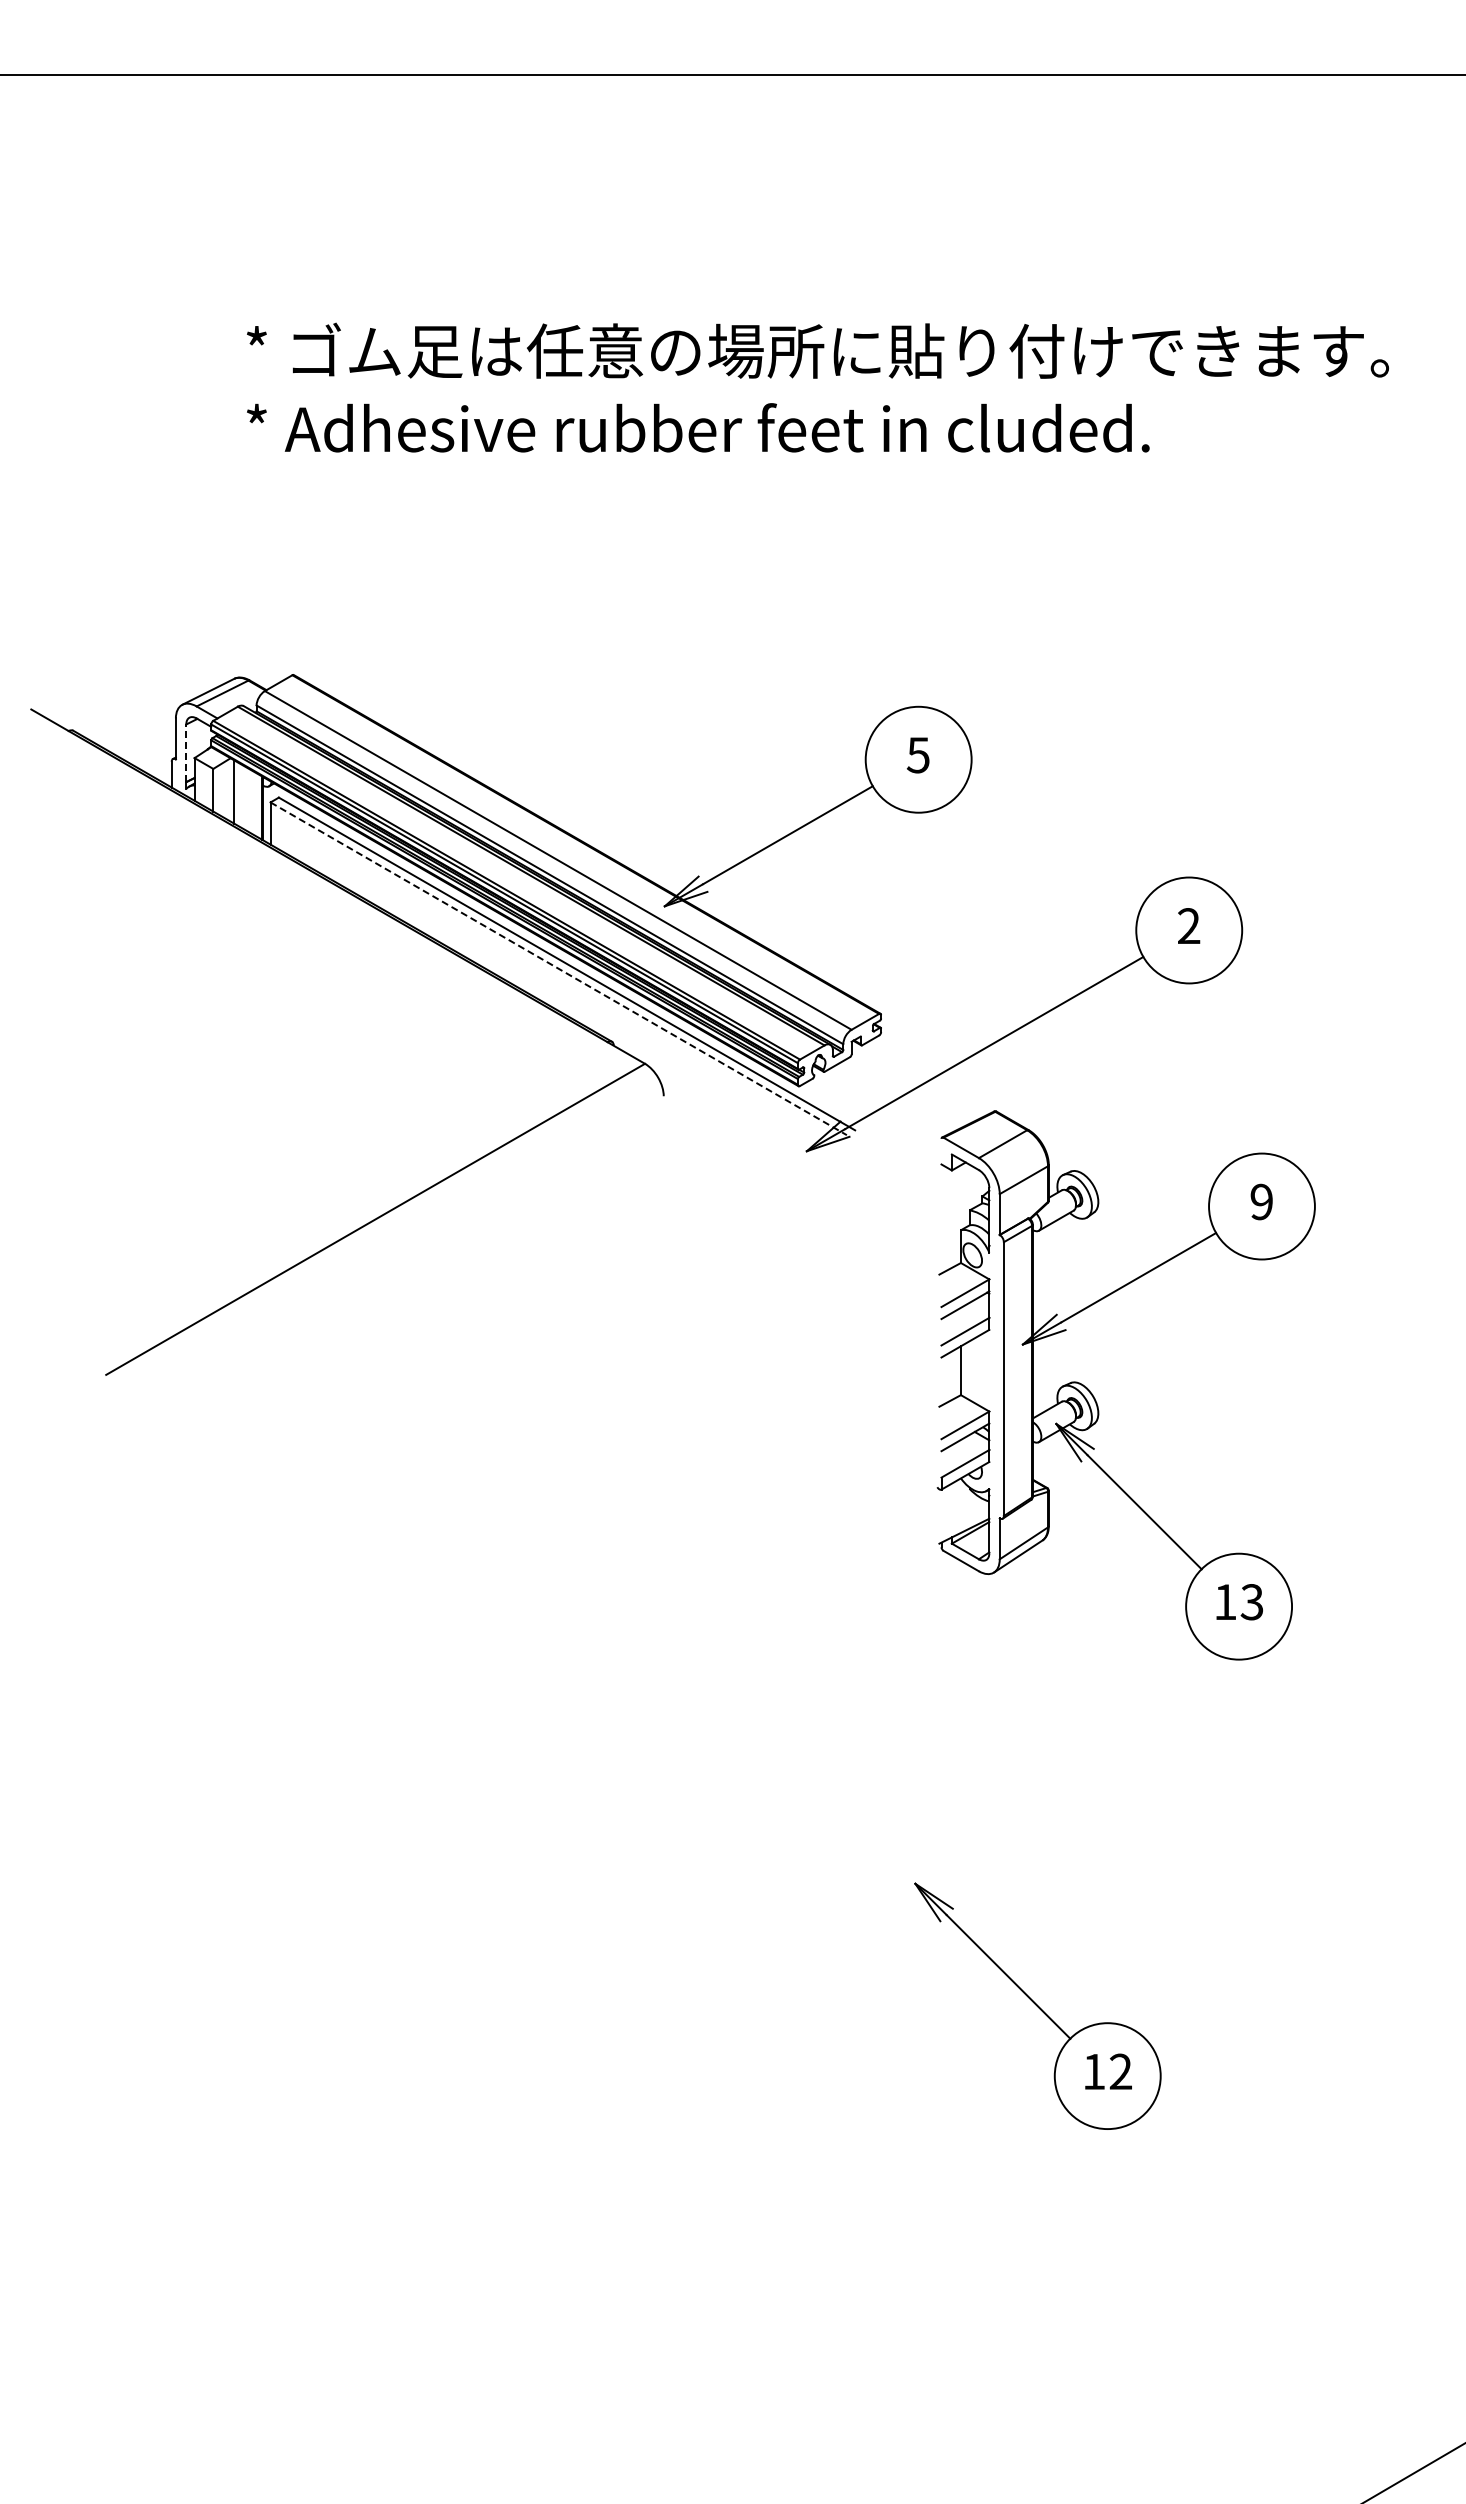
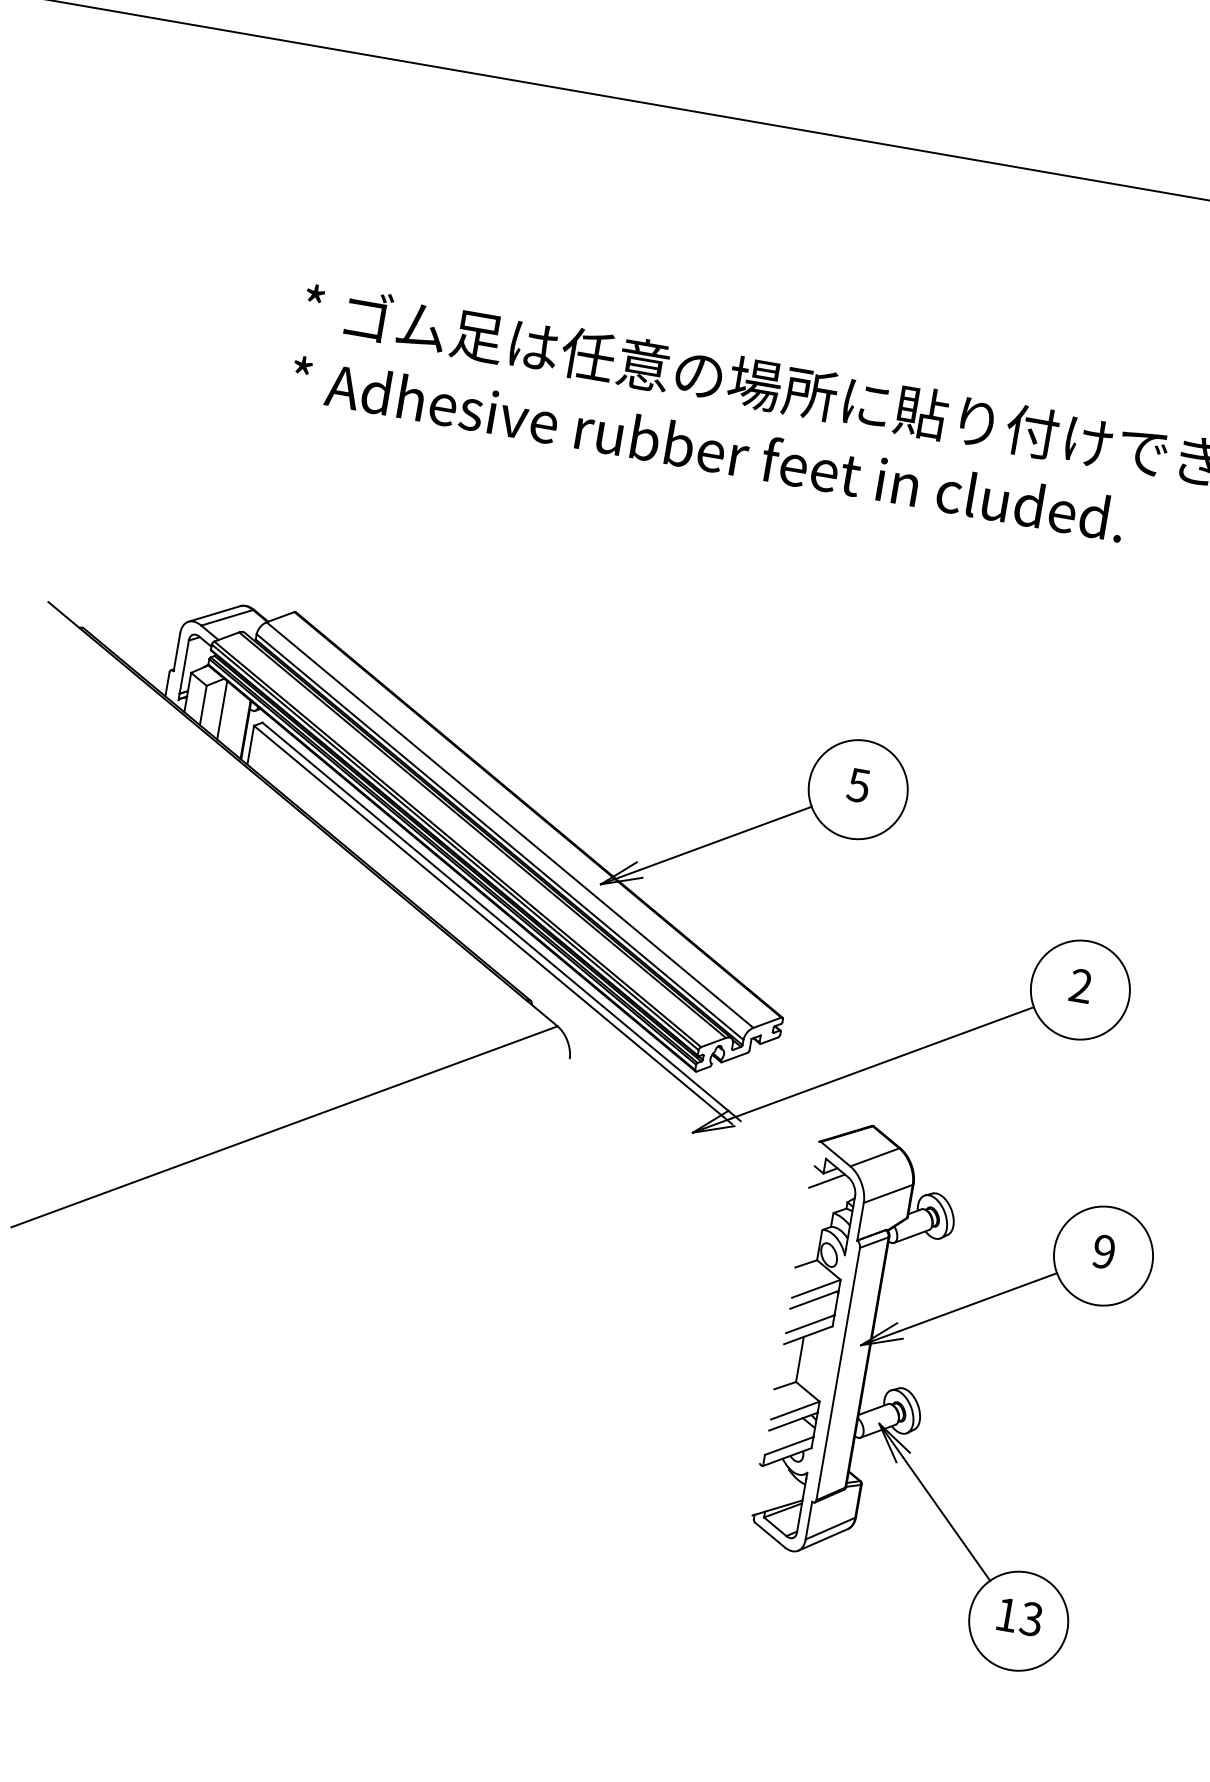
line: (186, 753) -> (184, 667), dashed -> solid
line: (558, 968) -> (493, 924), dashed -> solid
line: (956, 1177) -> (826, 1180), added

